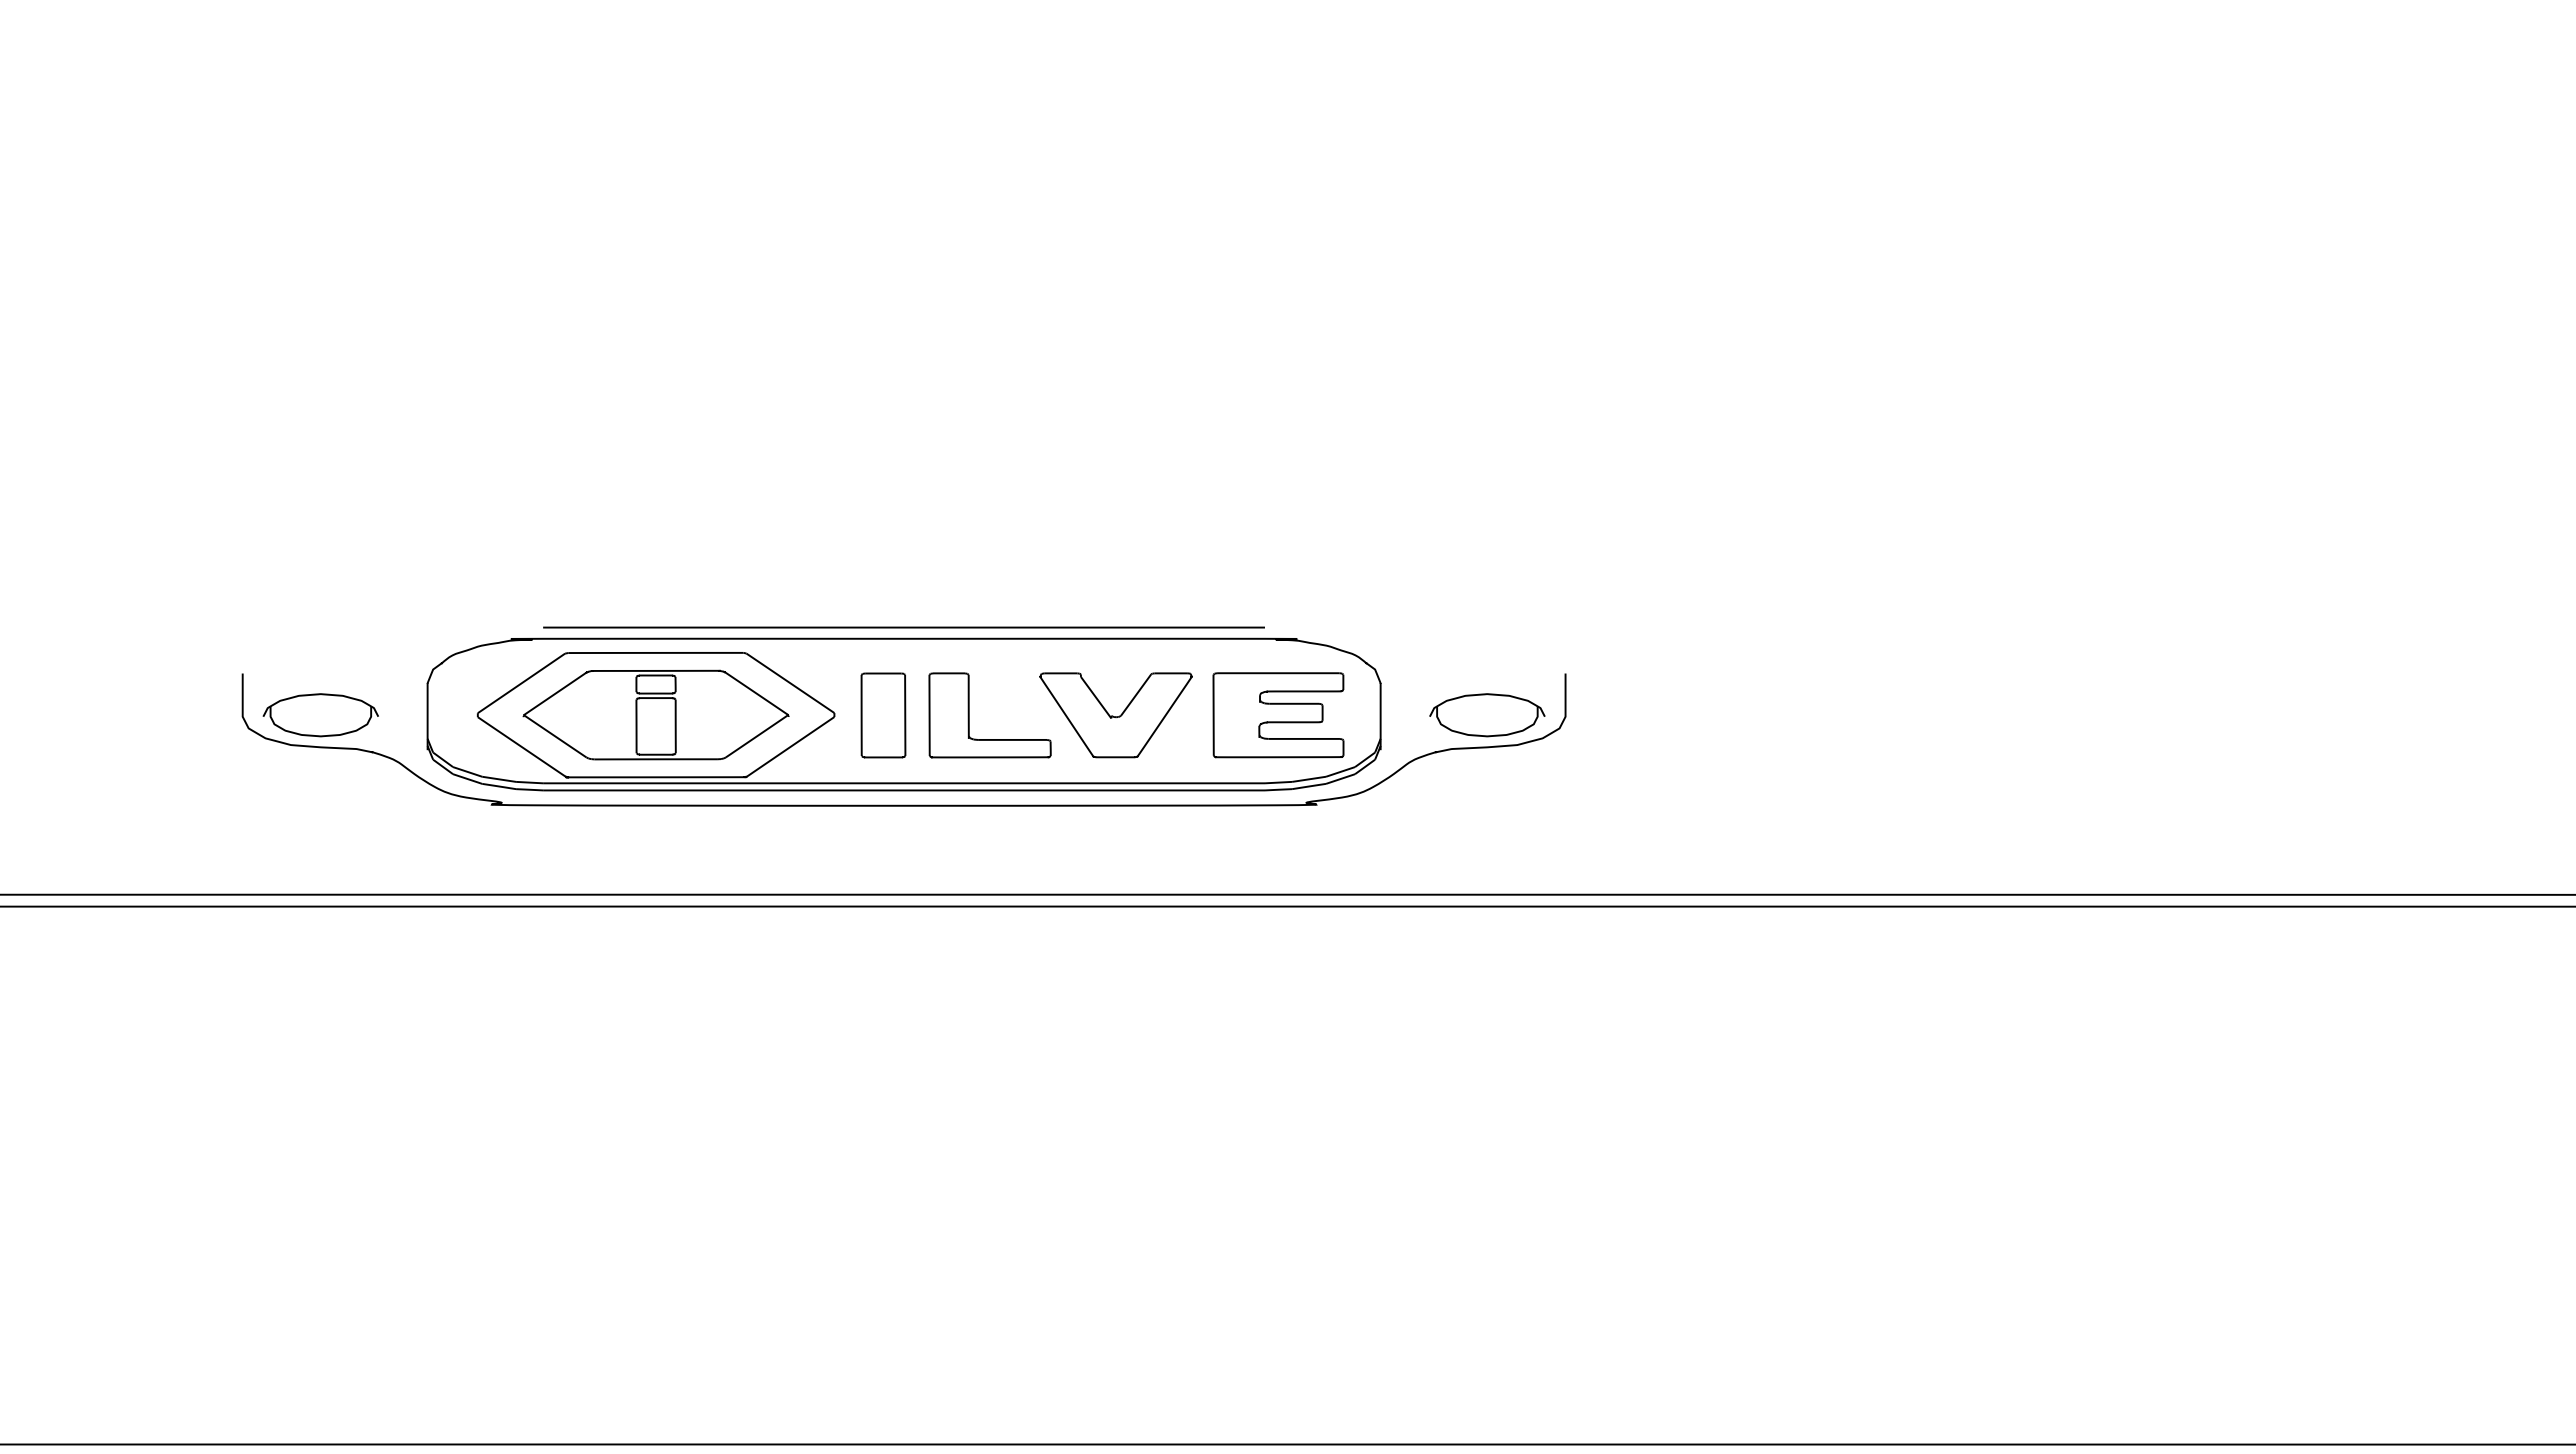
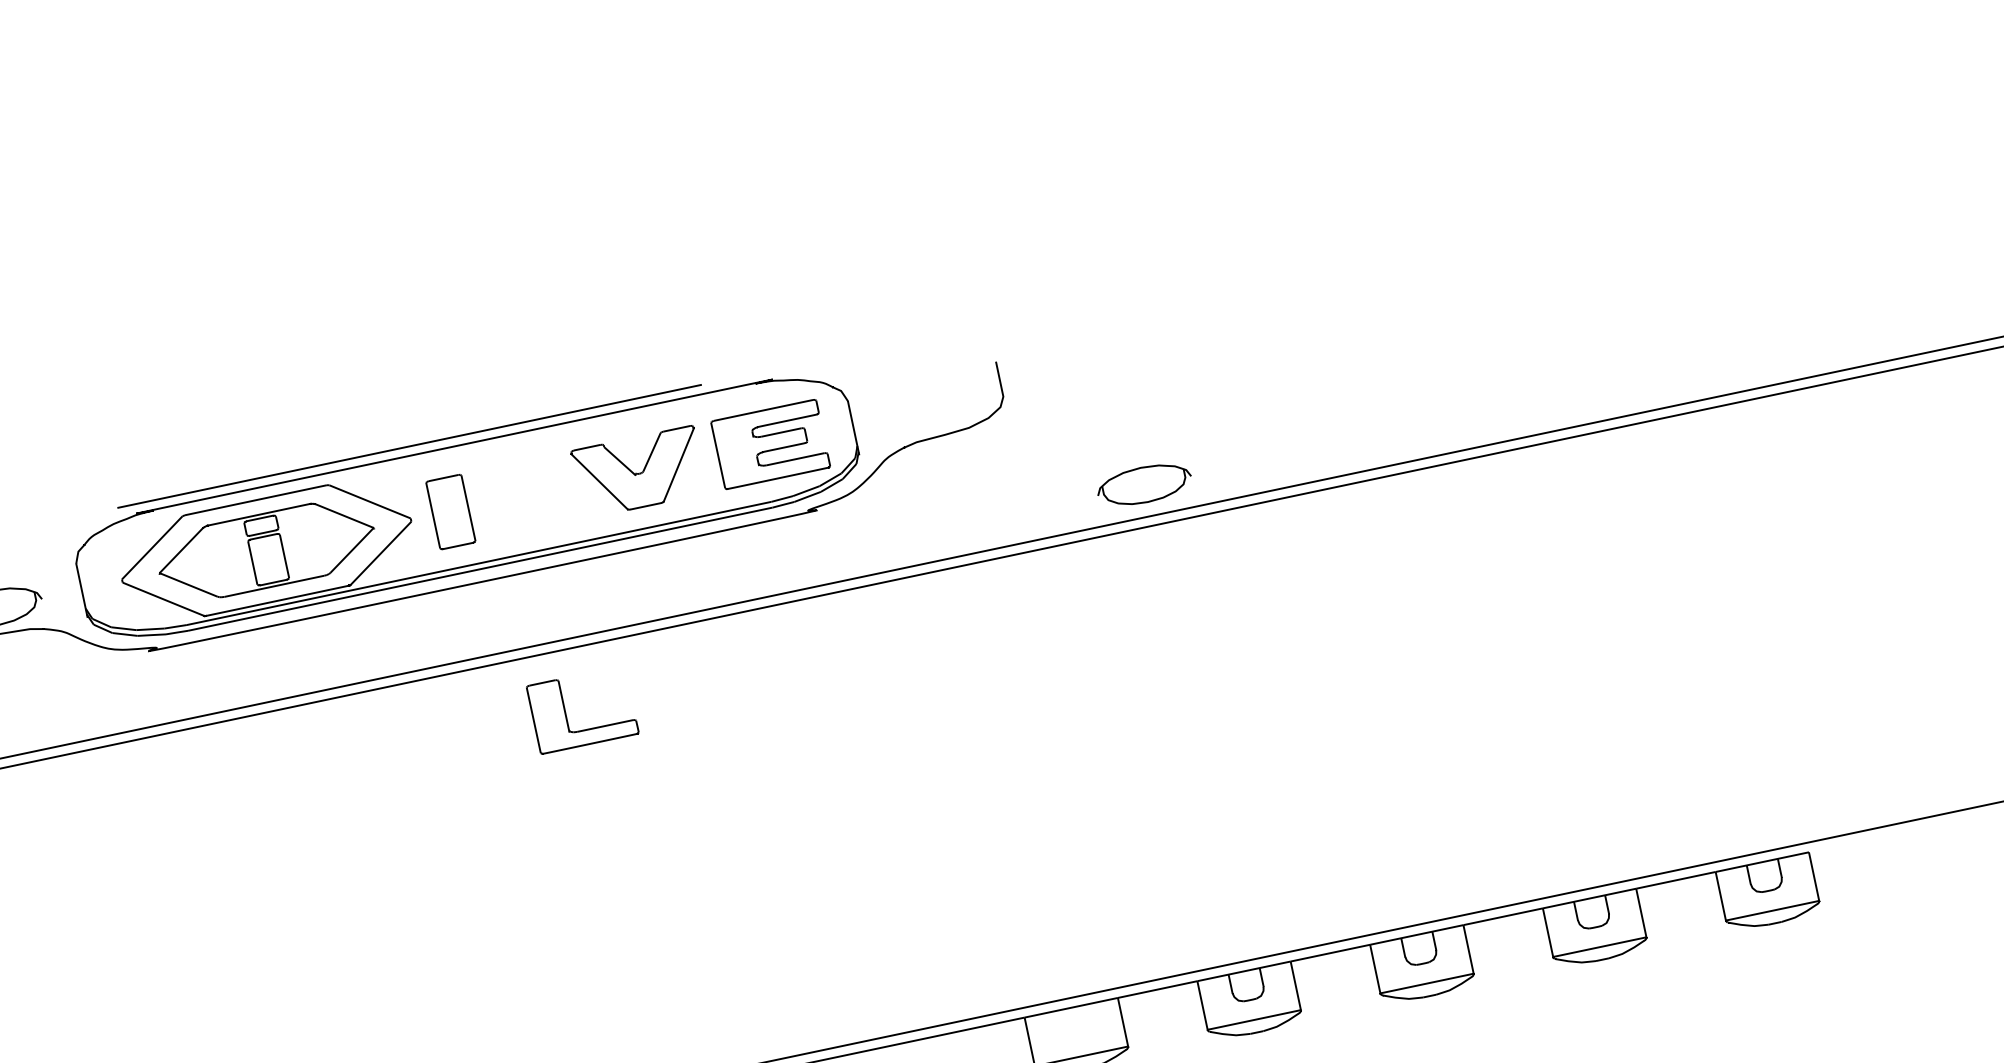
line: (903, 627) -> (409, 446), moved
part: (969, 715) -> (566, 713), moved
part: (1487, 715) -> (1144, 485), moved

